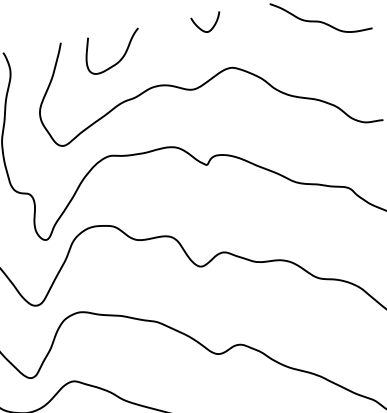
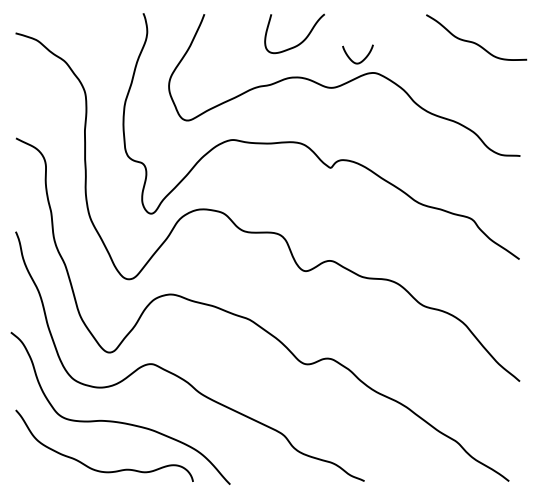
curve: (211, 27) -> (362, 59), moved
curve: (122, 56) -> (302, 40), moved

